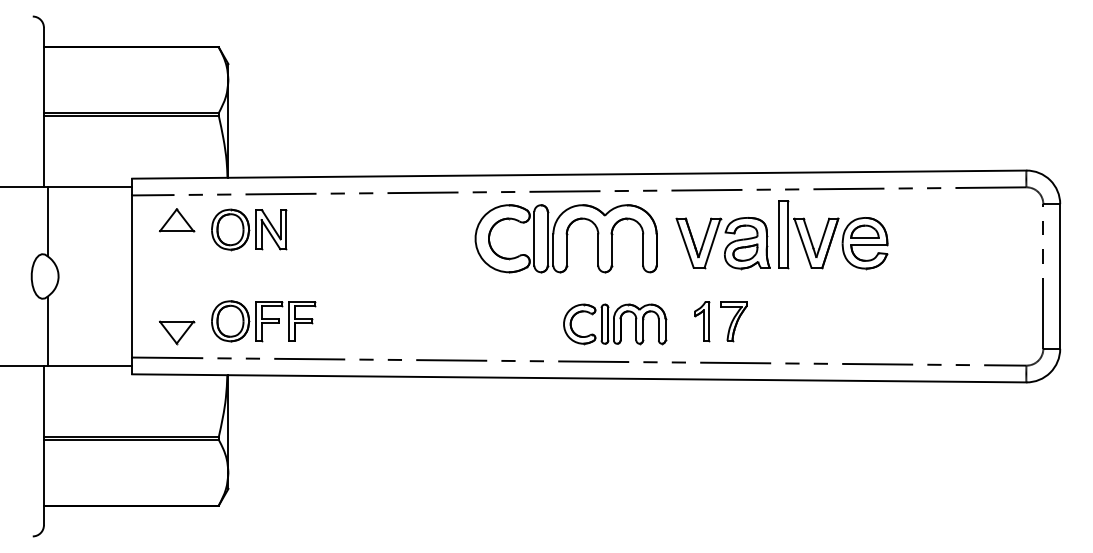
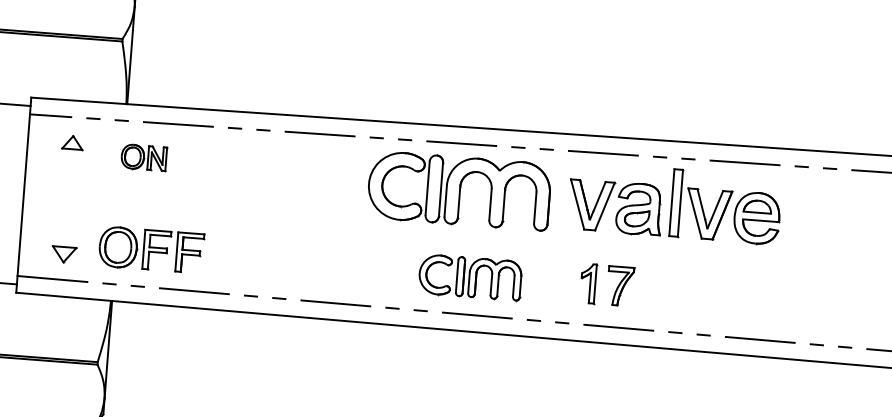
part: (177, 220) -> (73, 142), size x0.6
part: (249, 229) -> (144, 157), size x0.6
part: (615, 324) -> (471, 277), moved
part: (177, 332) -> (64, 254), size x0.7

